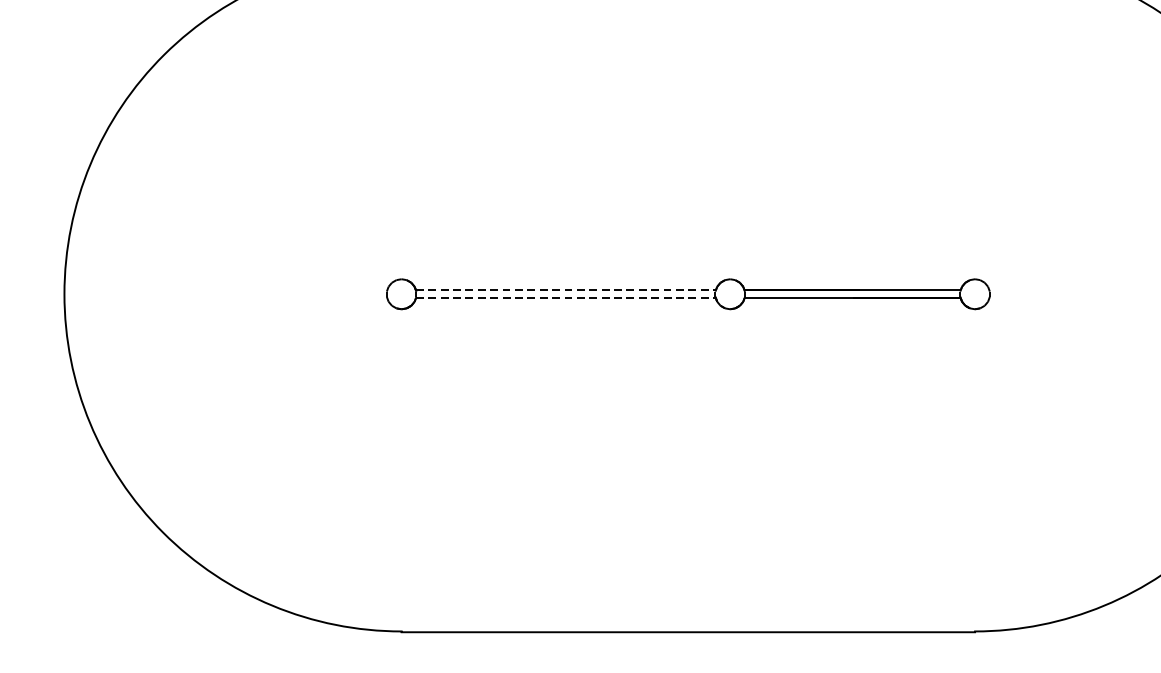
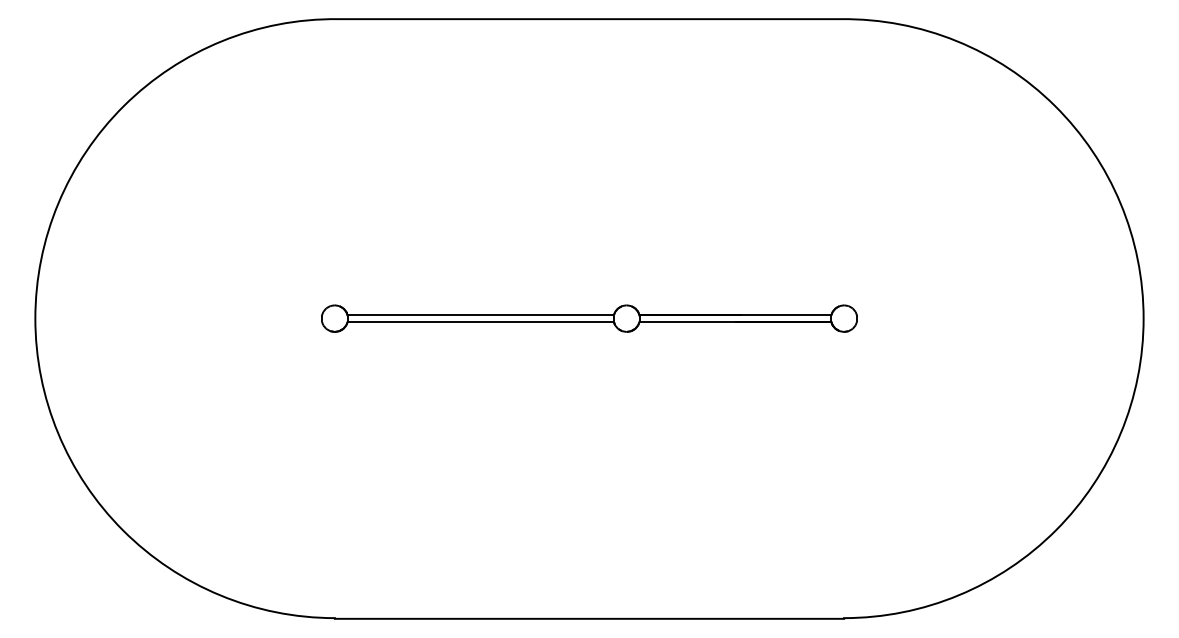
line: (566, 289) -> (481, 314), dashed -> solid
line: (566, 298) -> (481, 322), dashed -> solid

